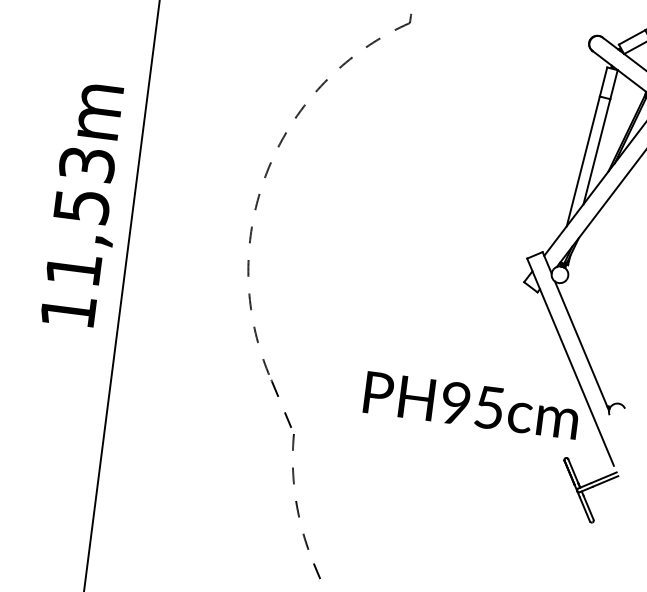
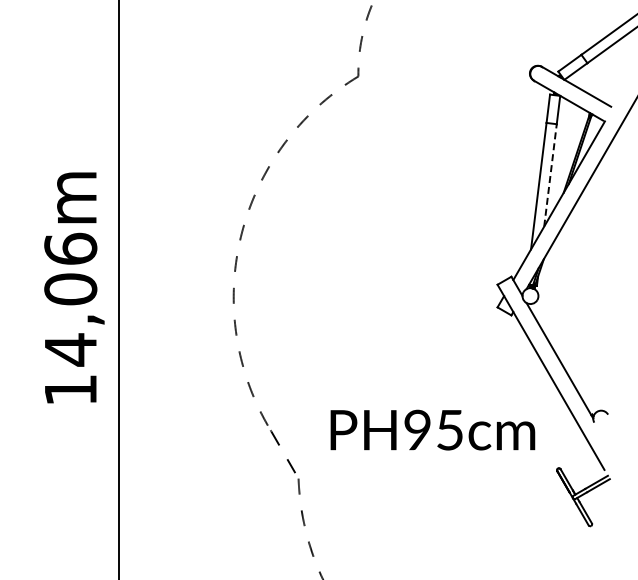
line: (596, 151) -> (550, 175), solid -> dashed
text: (80, 216) -> (70, 299), 11,53m -> 14,06m
text: (471, 404) -> (432, 429), moved

